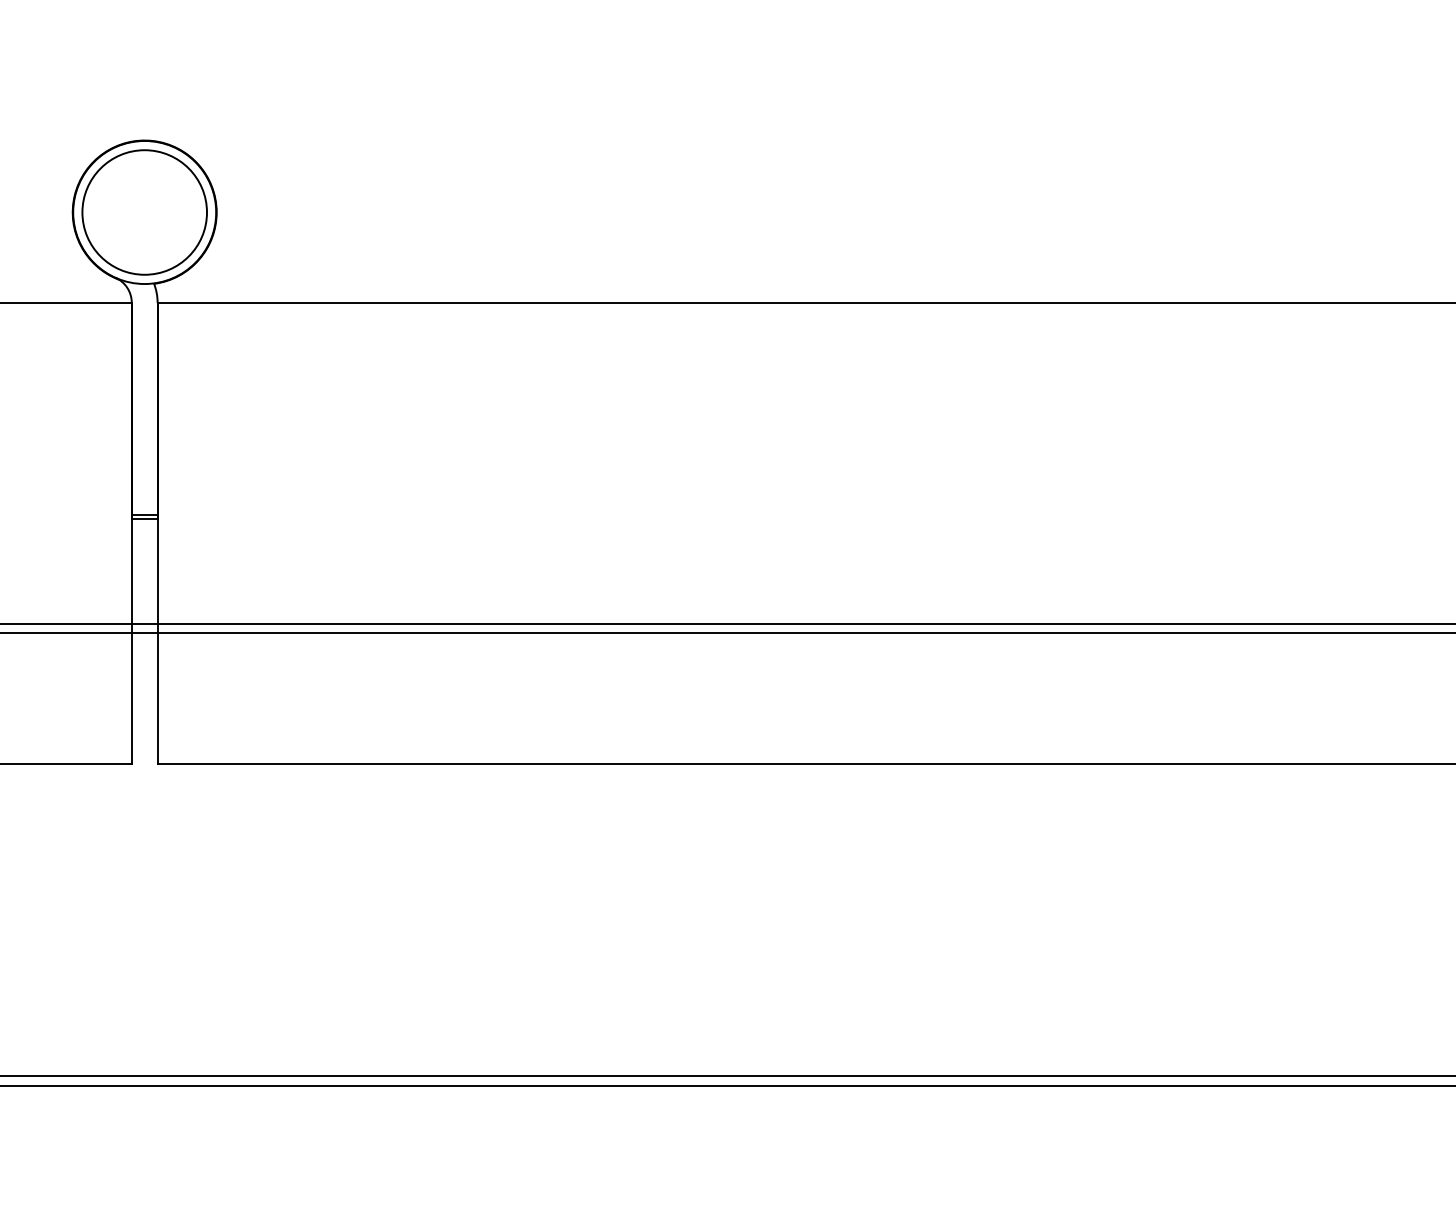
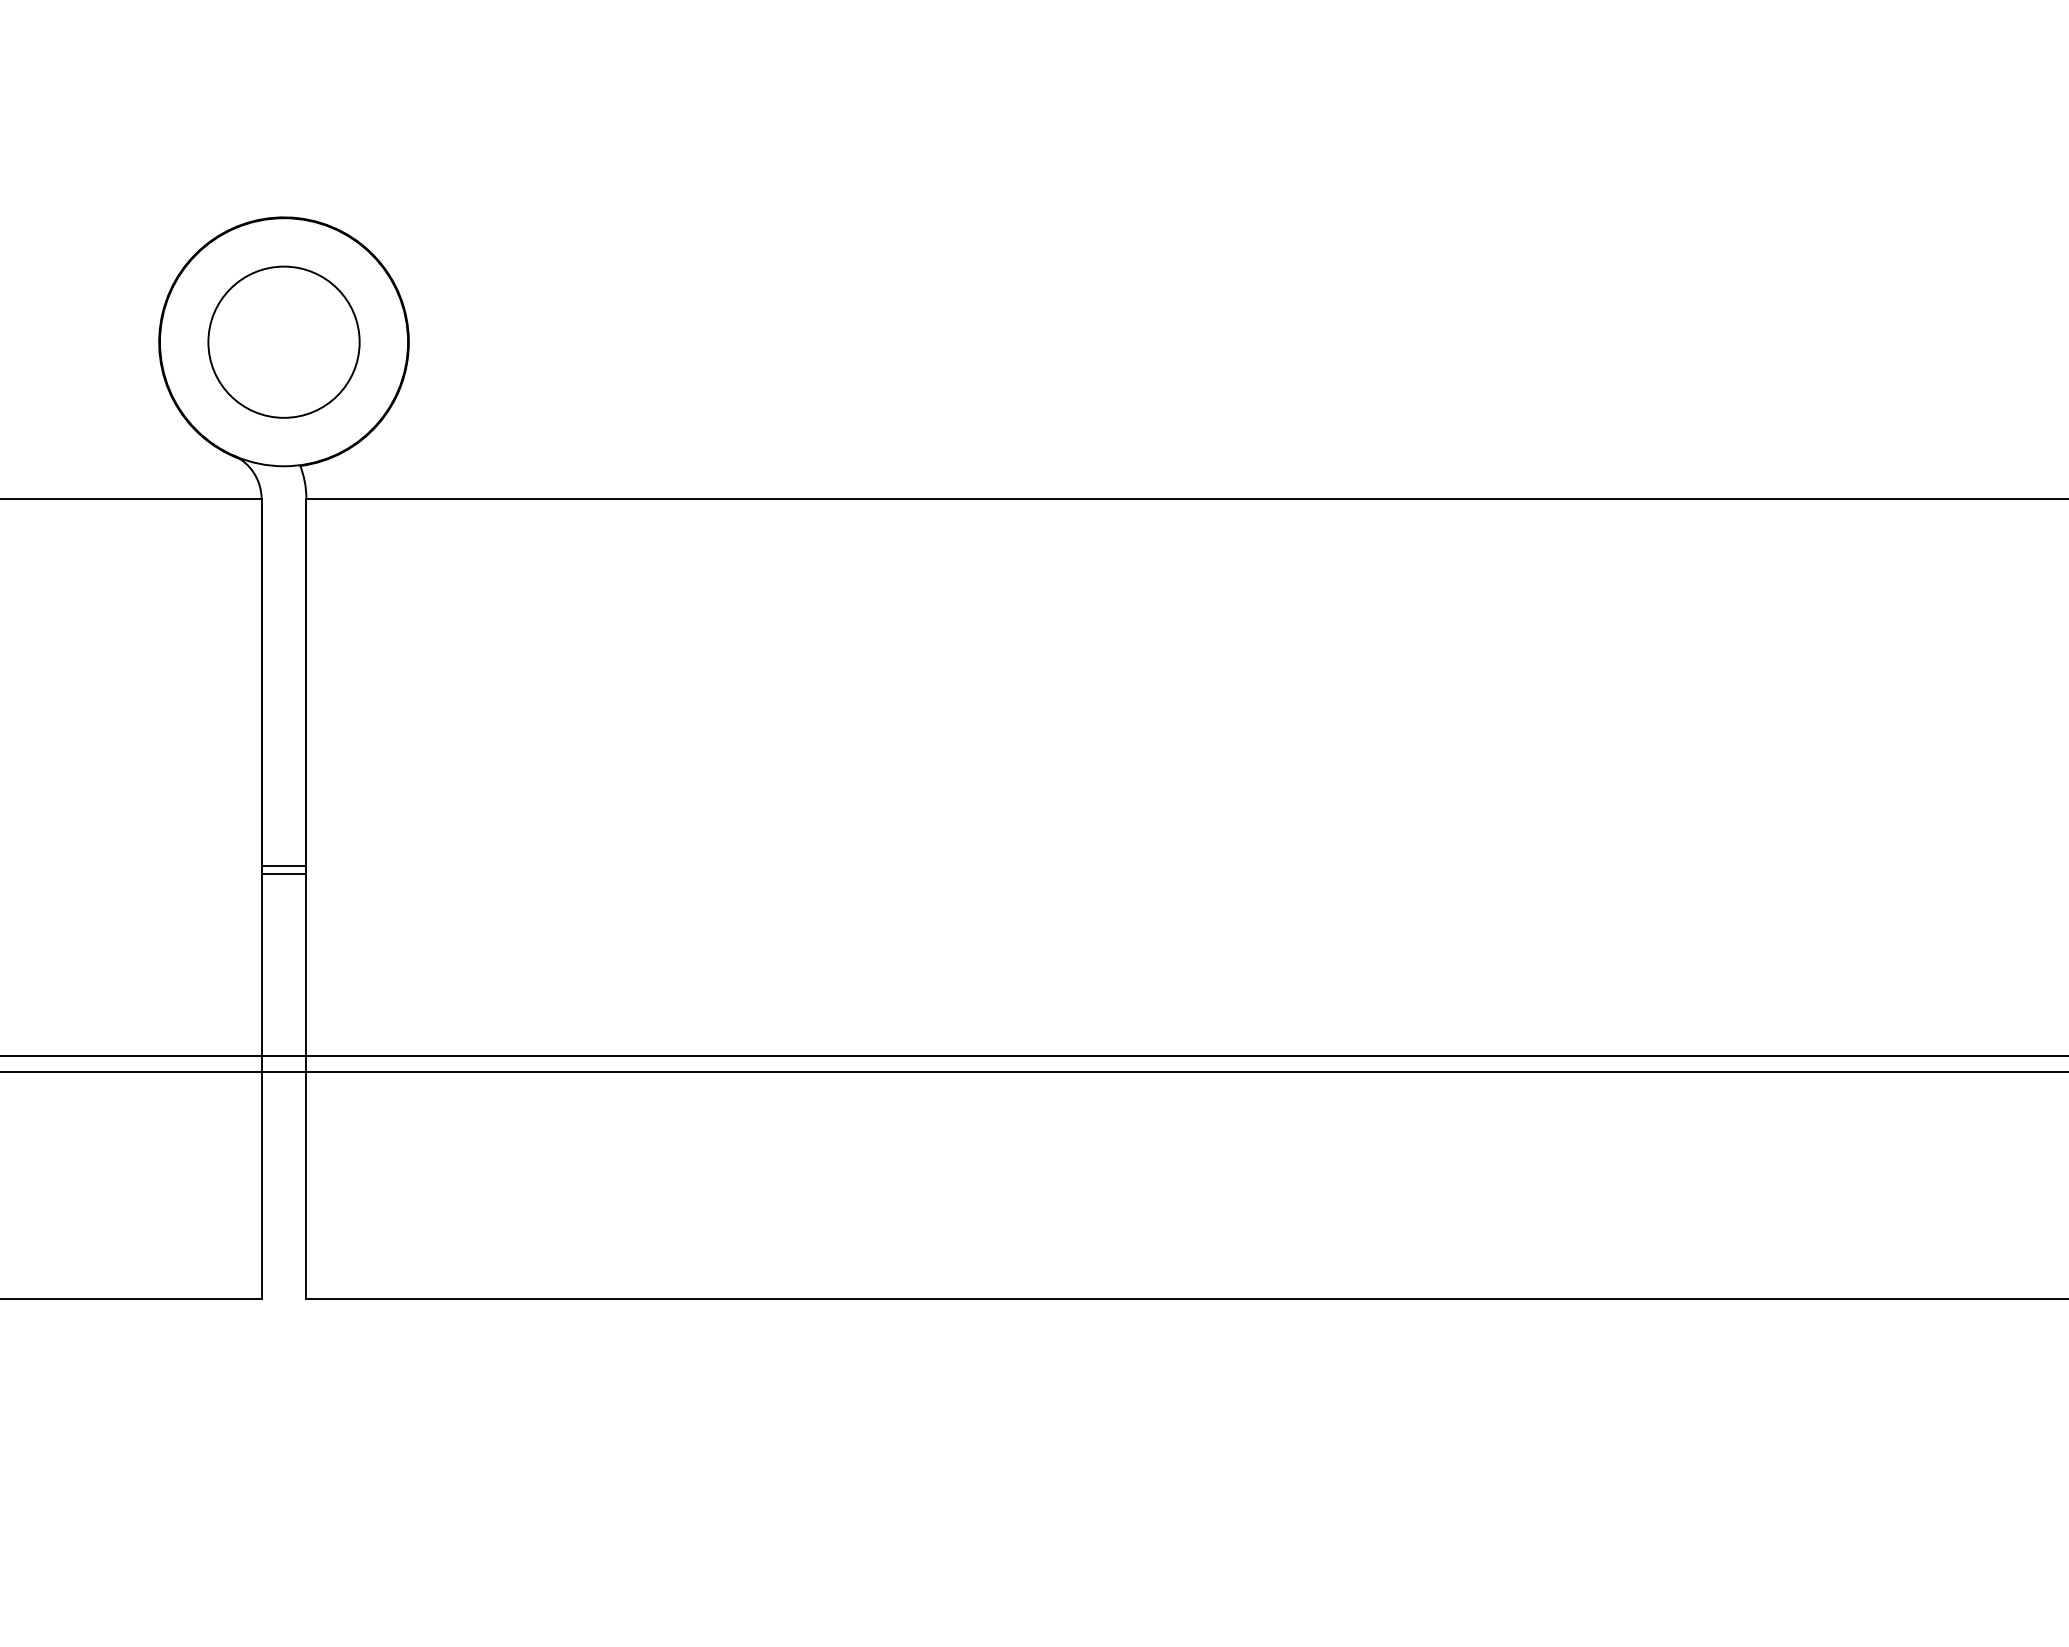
circle: (144, 212) -> (283, 342), size x0.7

